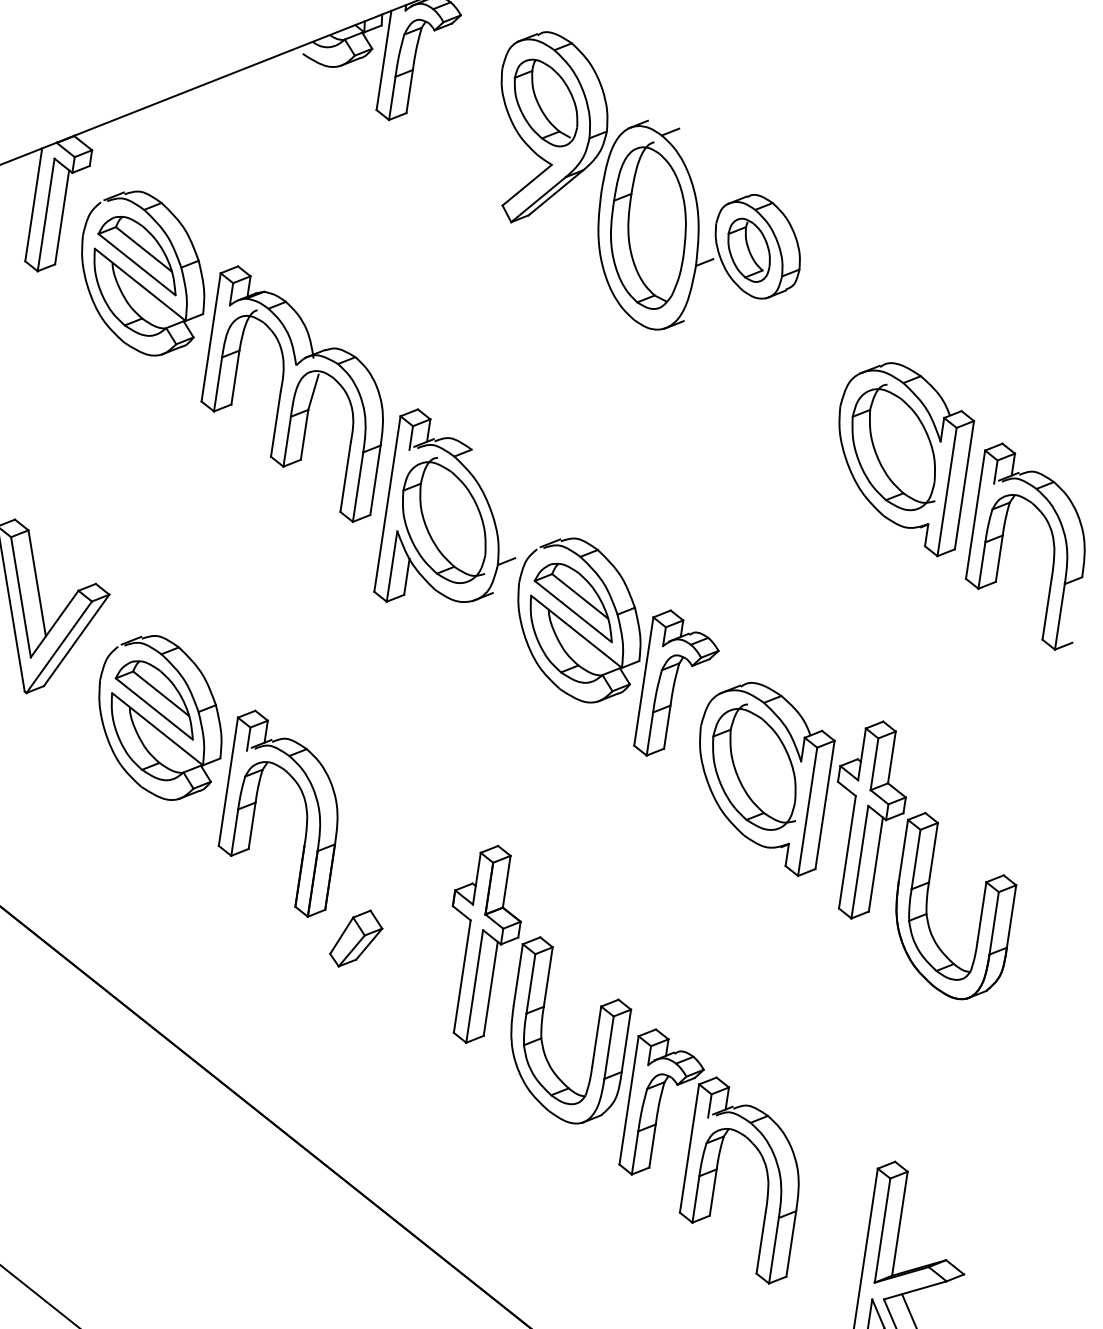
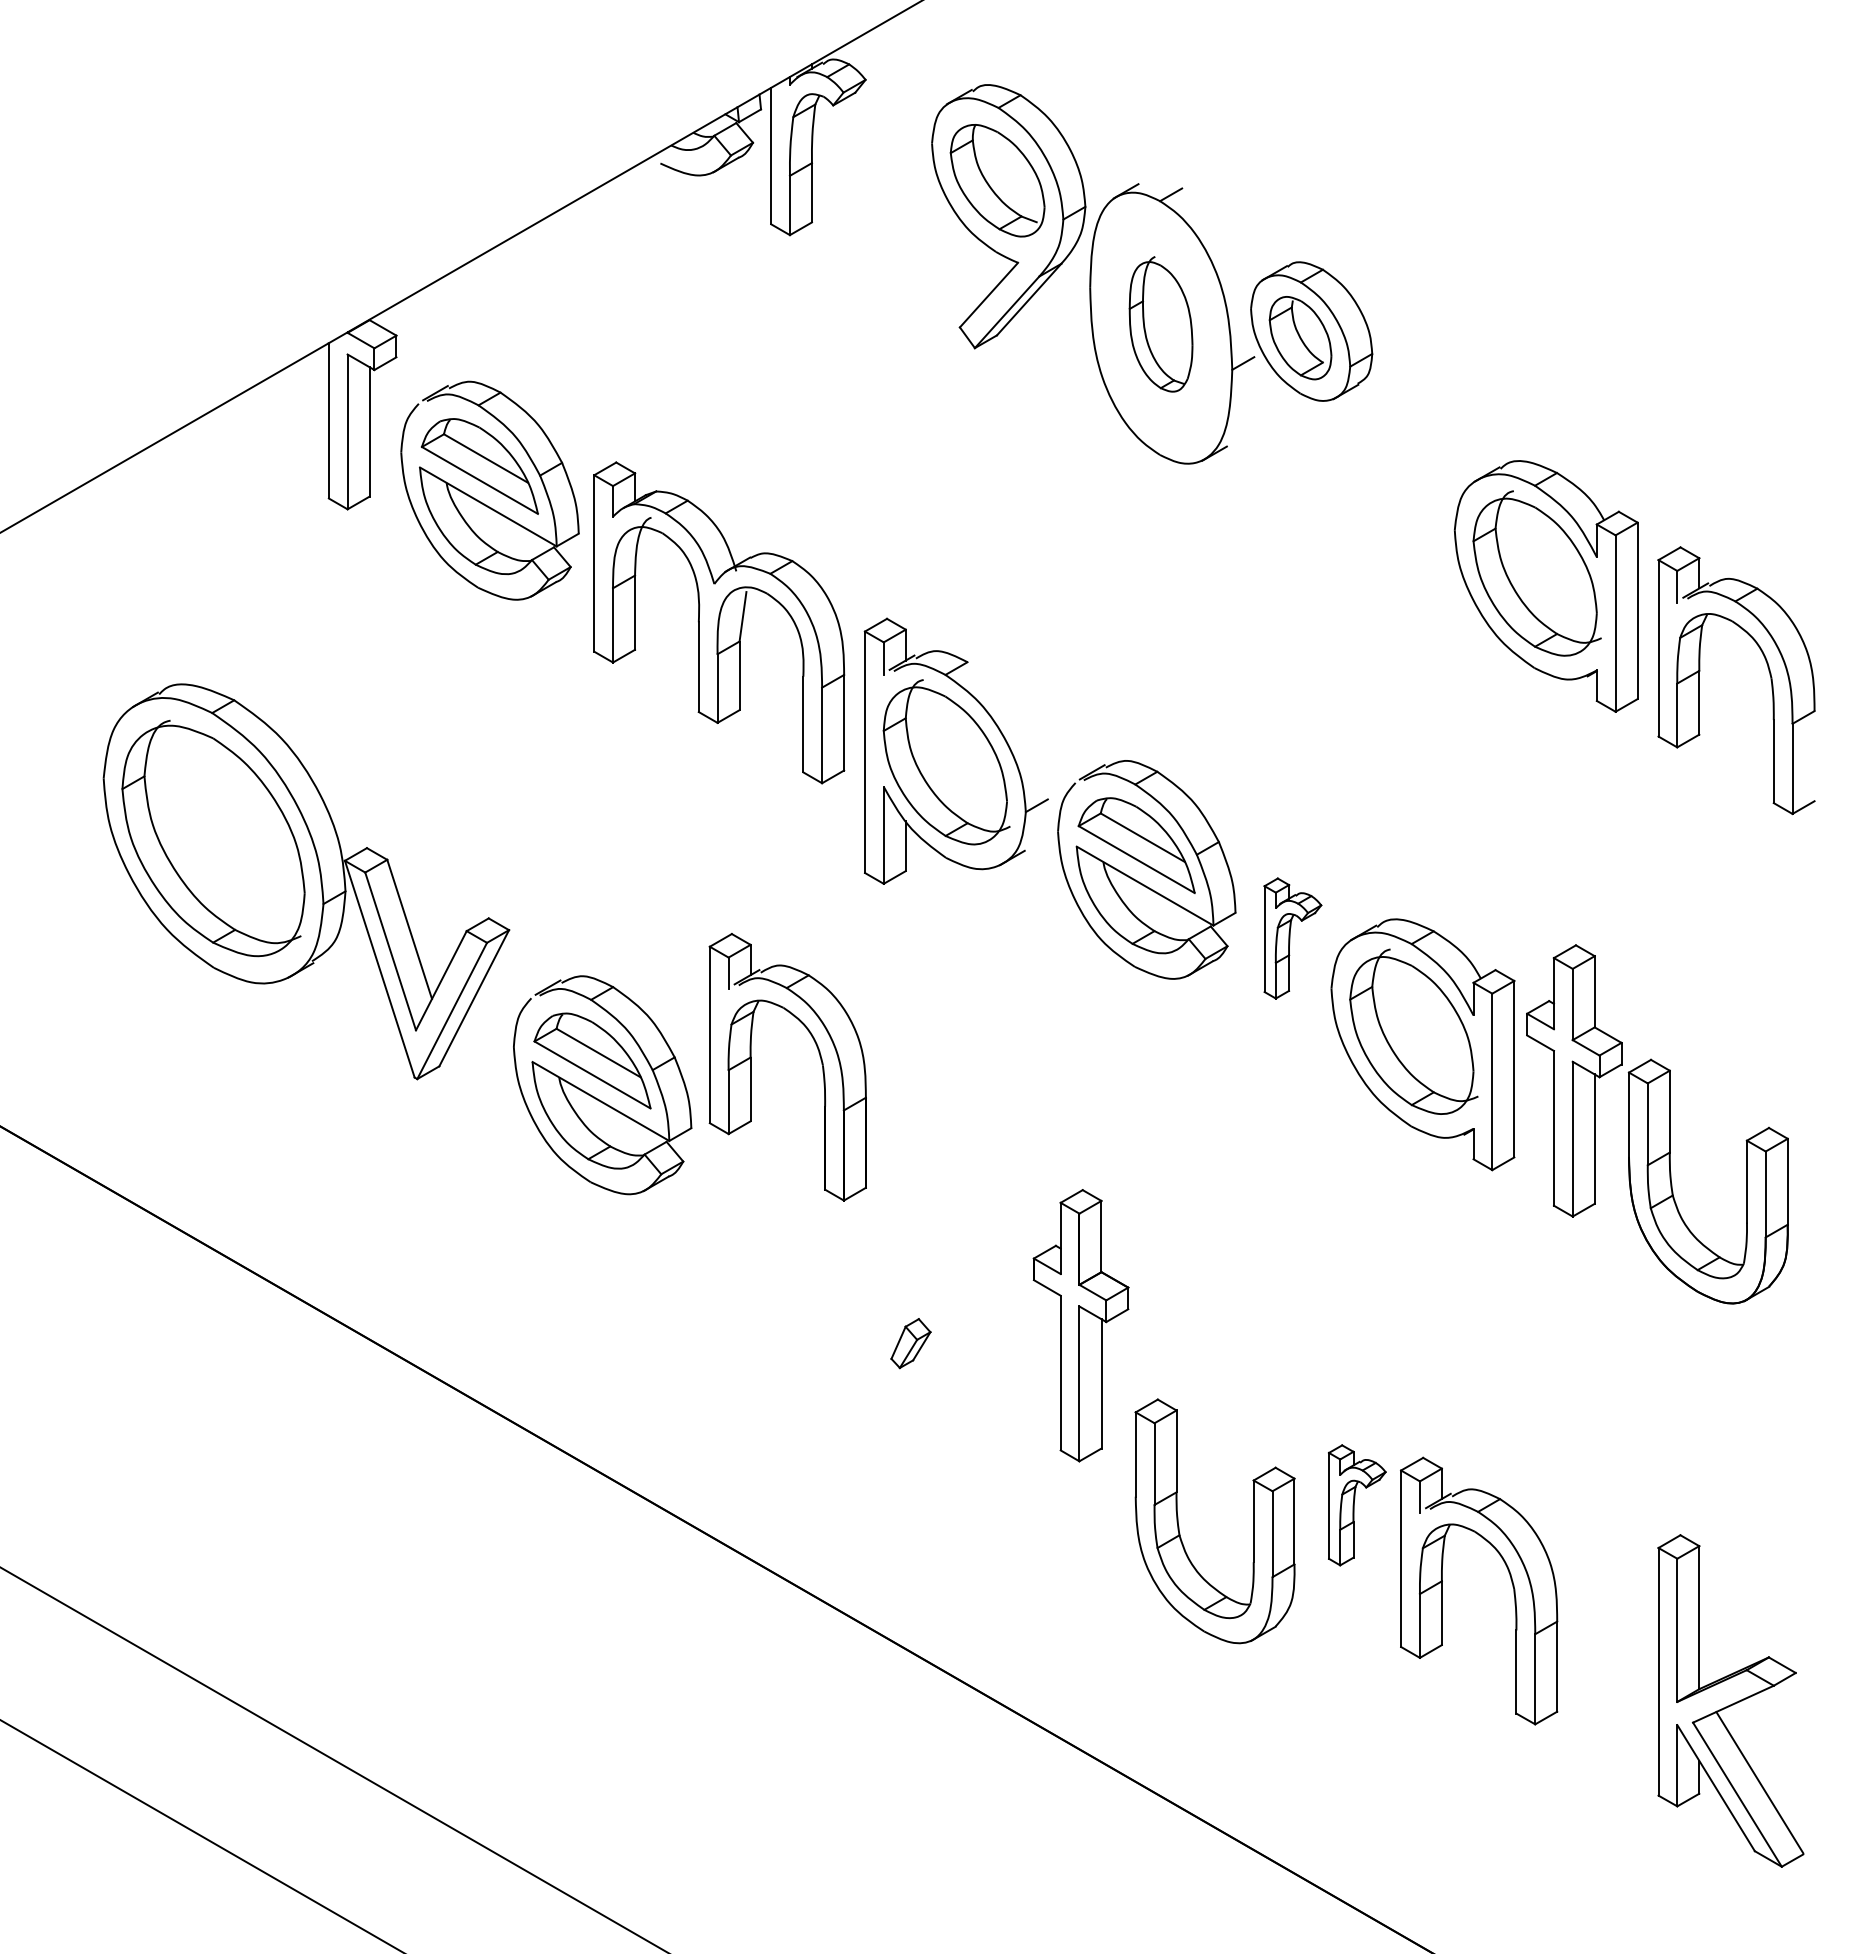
part: (648, 225) -> (1160, 324), size x0.6
part: (677, 685) -> (1292, 938), size x0.6
part: (306, 812) -> (820, 1060), moved
part: (356, 938) -> (910, 1343), size x0.6
part: (542, 1031) -> (1179, 1526), moved
part: (663, 1105) -> (1357, 1505), size x0.6

